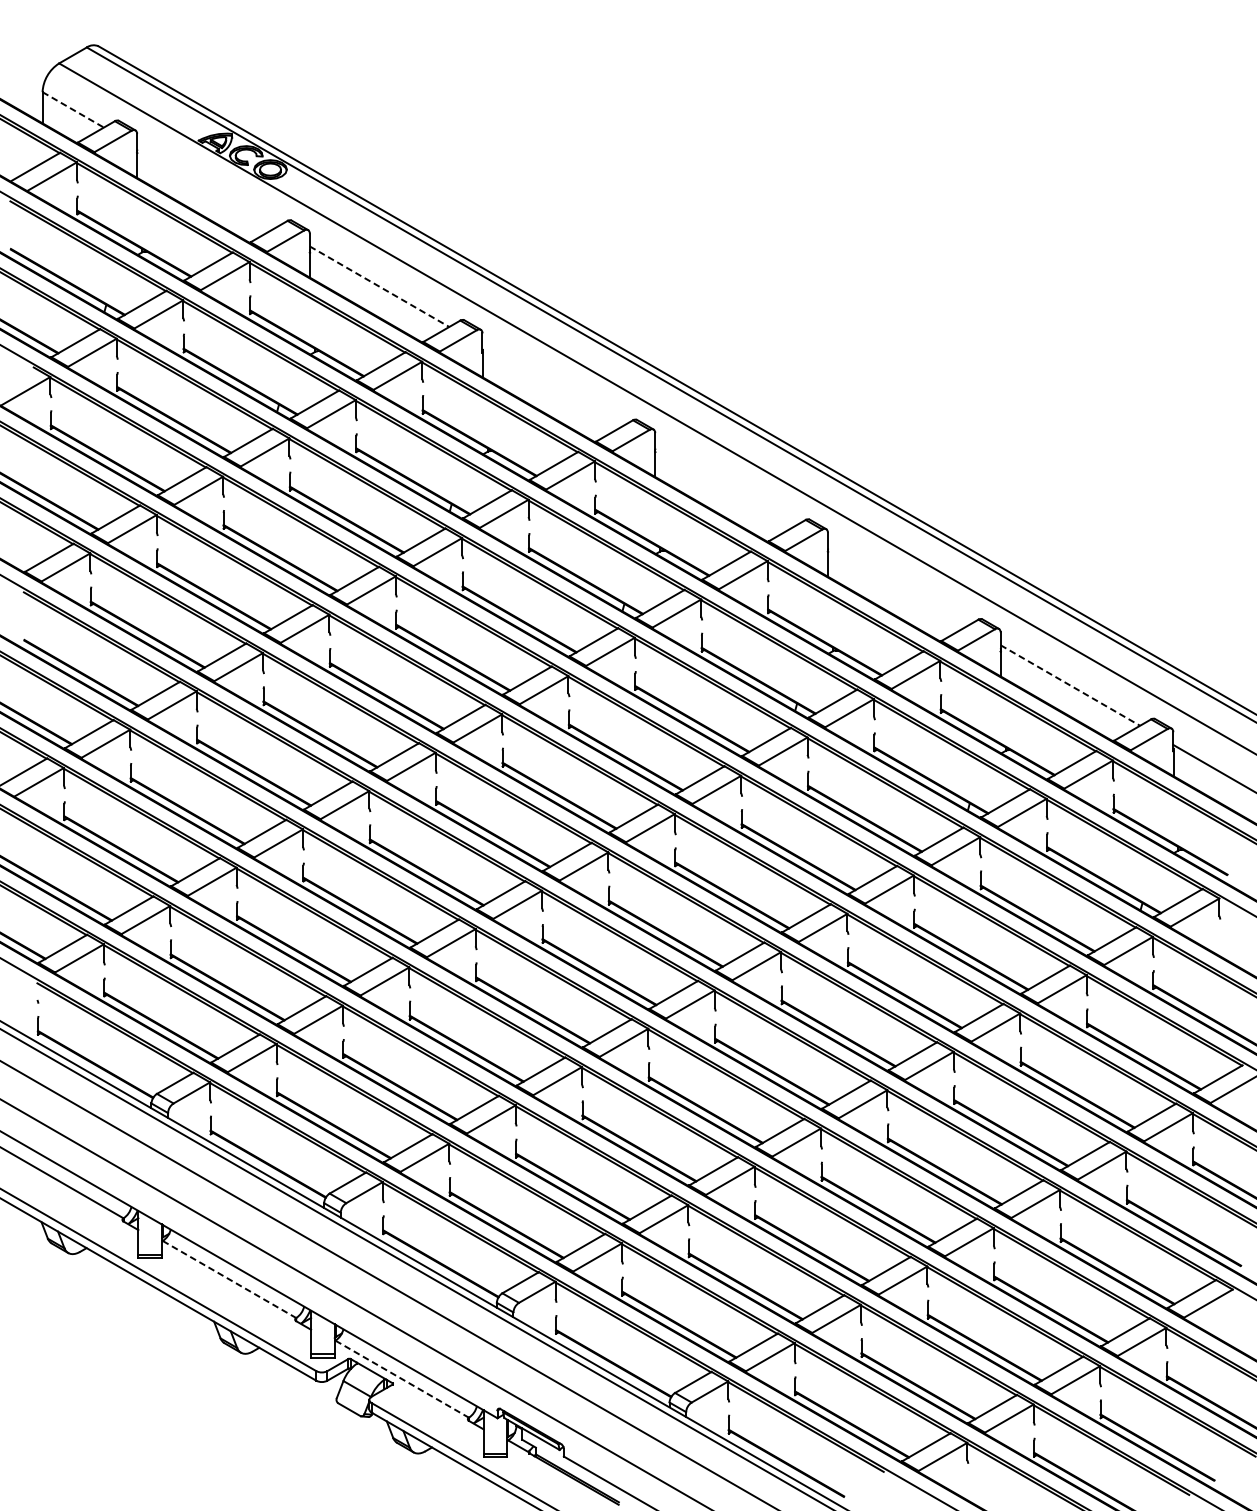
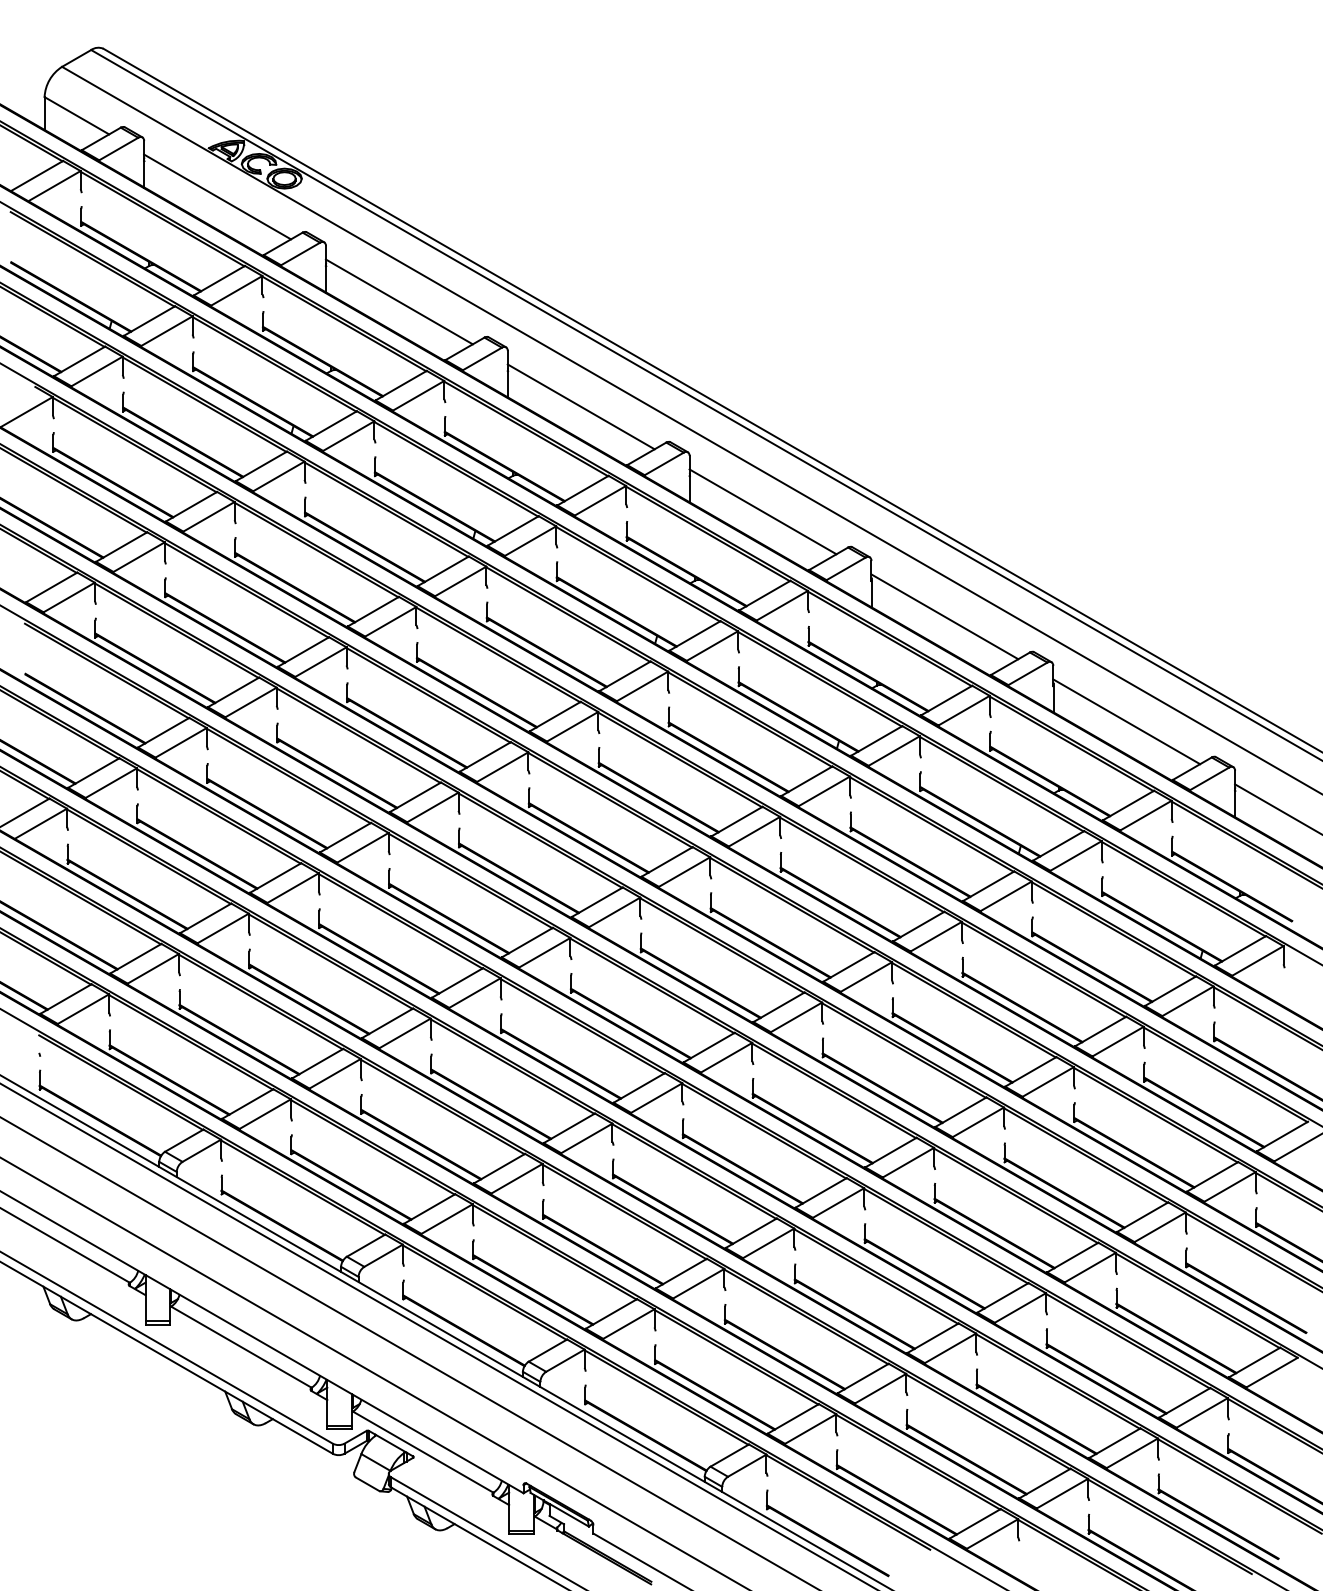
line: (73, 110) -> (77, 116), dashed -> solid
line: (206, 186) -> (217, 196), added
line: (379, 286) -> (399, 301), dashed -> solid
line: (551, 386) -> (580, 406), added
line: (724, 485) -> (762, 511), added
line: (897, 585) -> (944, 616), added
line: (1070, 685) -> (1126, 721), dashed -> solid
line: (229, 1279) -> (241, 1347), dashed -> solid
line: (402, 1379) -> (423, 1452), dashed -> solid

